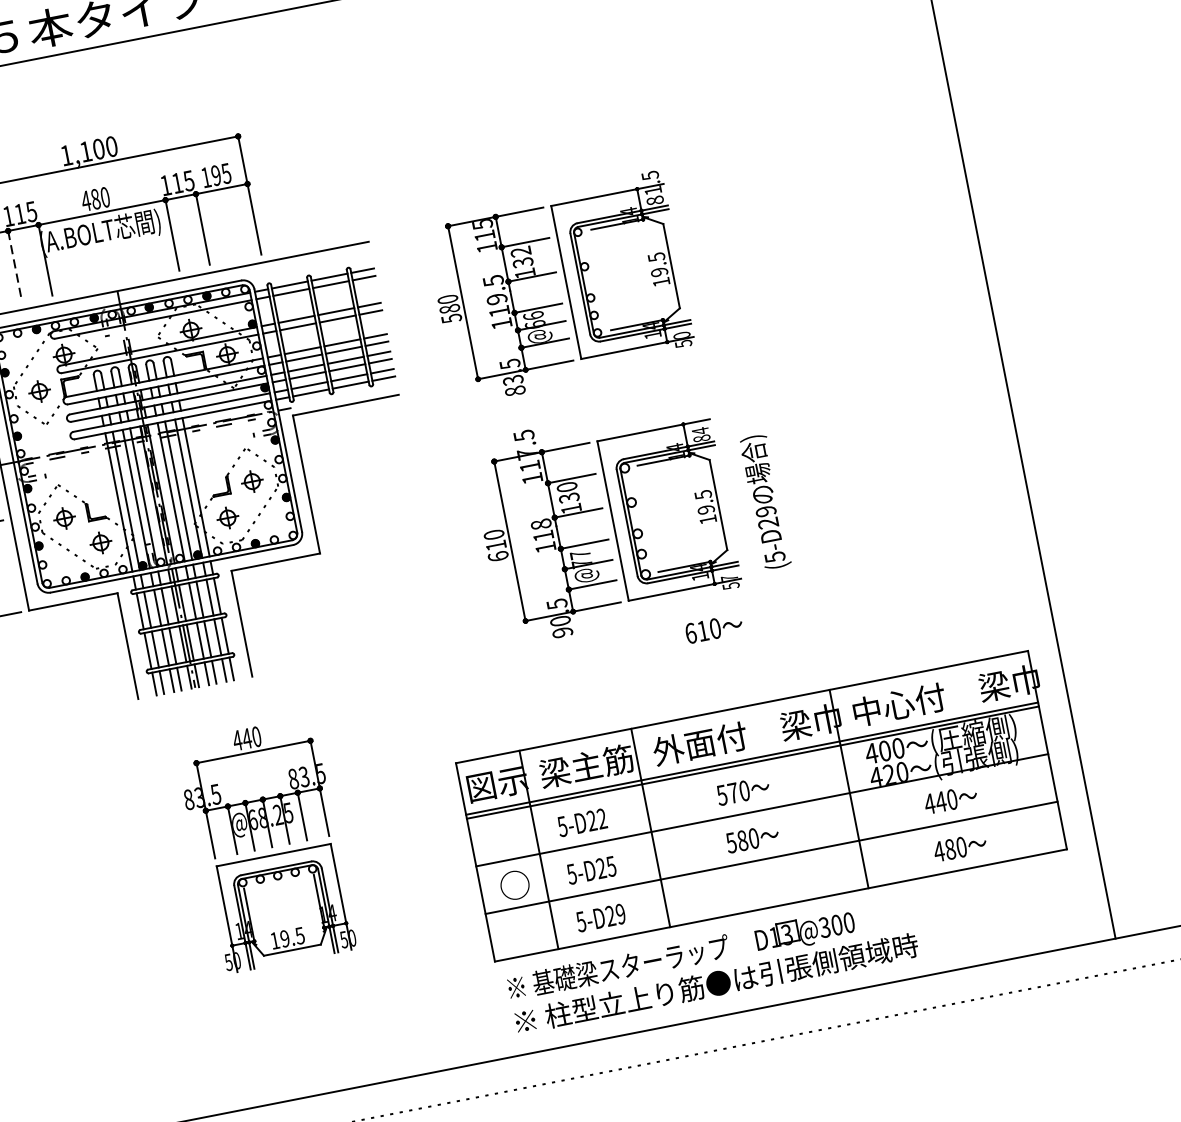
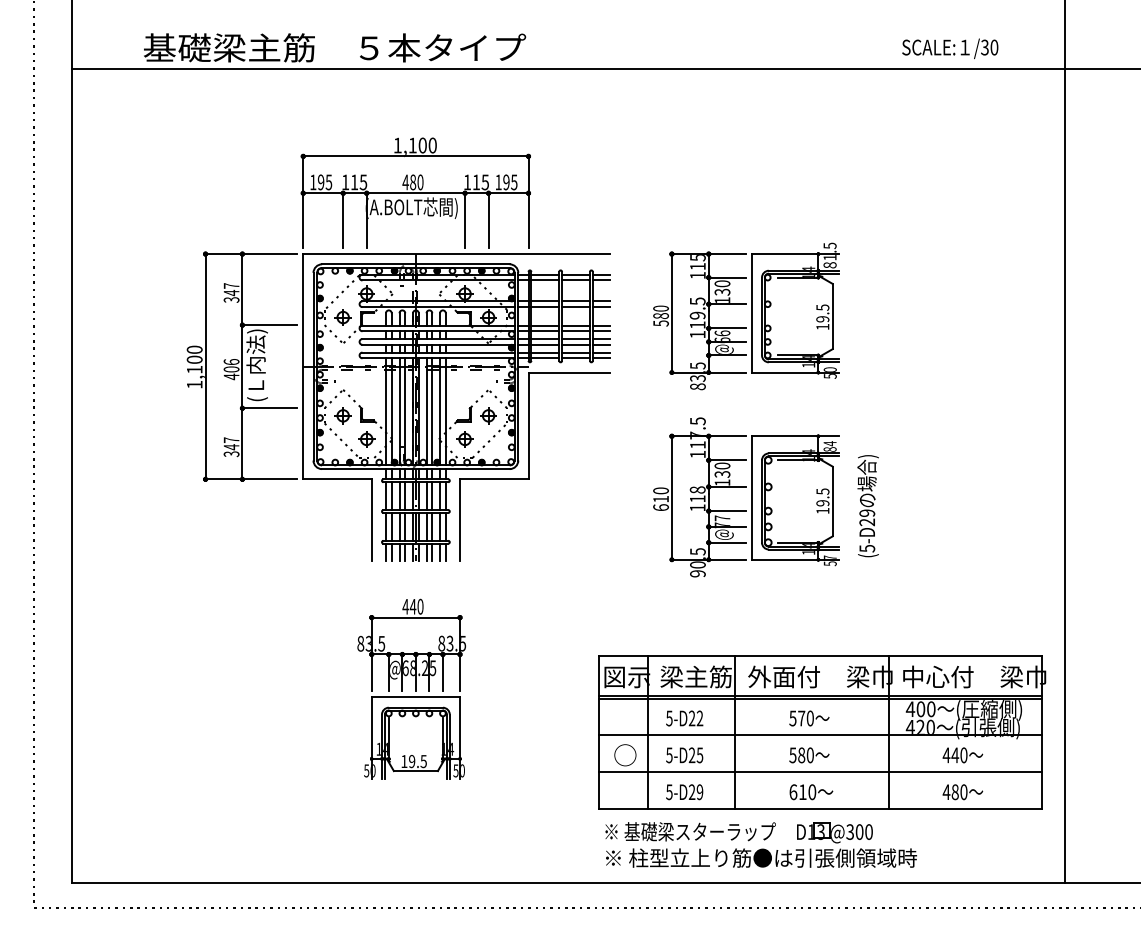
text: (520, 251) -> (722, 283), 132 -> 130
line: (15, 267) -> (343, 221), dashed -> solid
text: (714, 629) -> (811, 792), moved
part: (265, 844) -> (411, 688), moved

